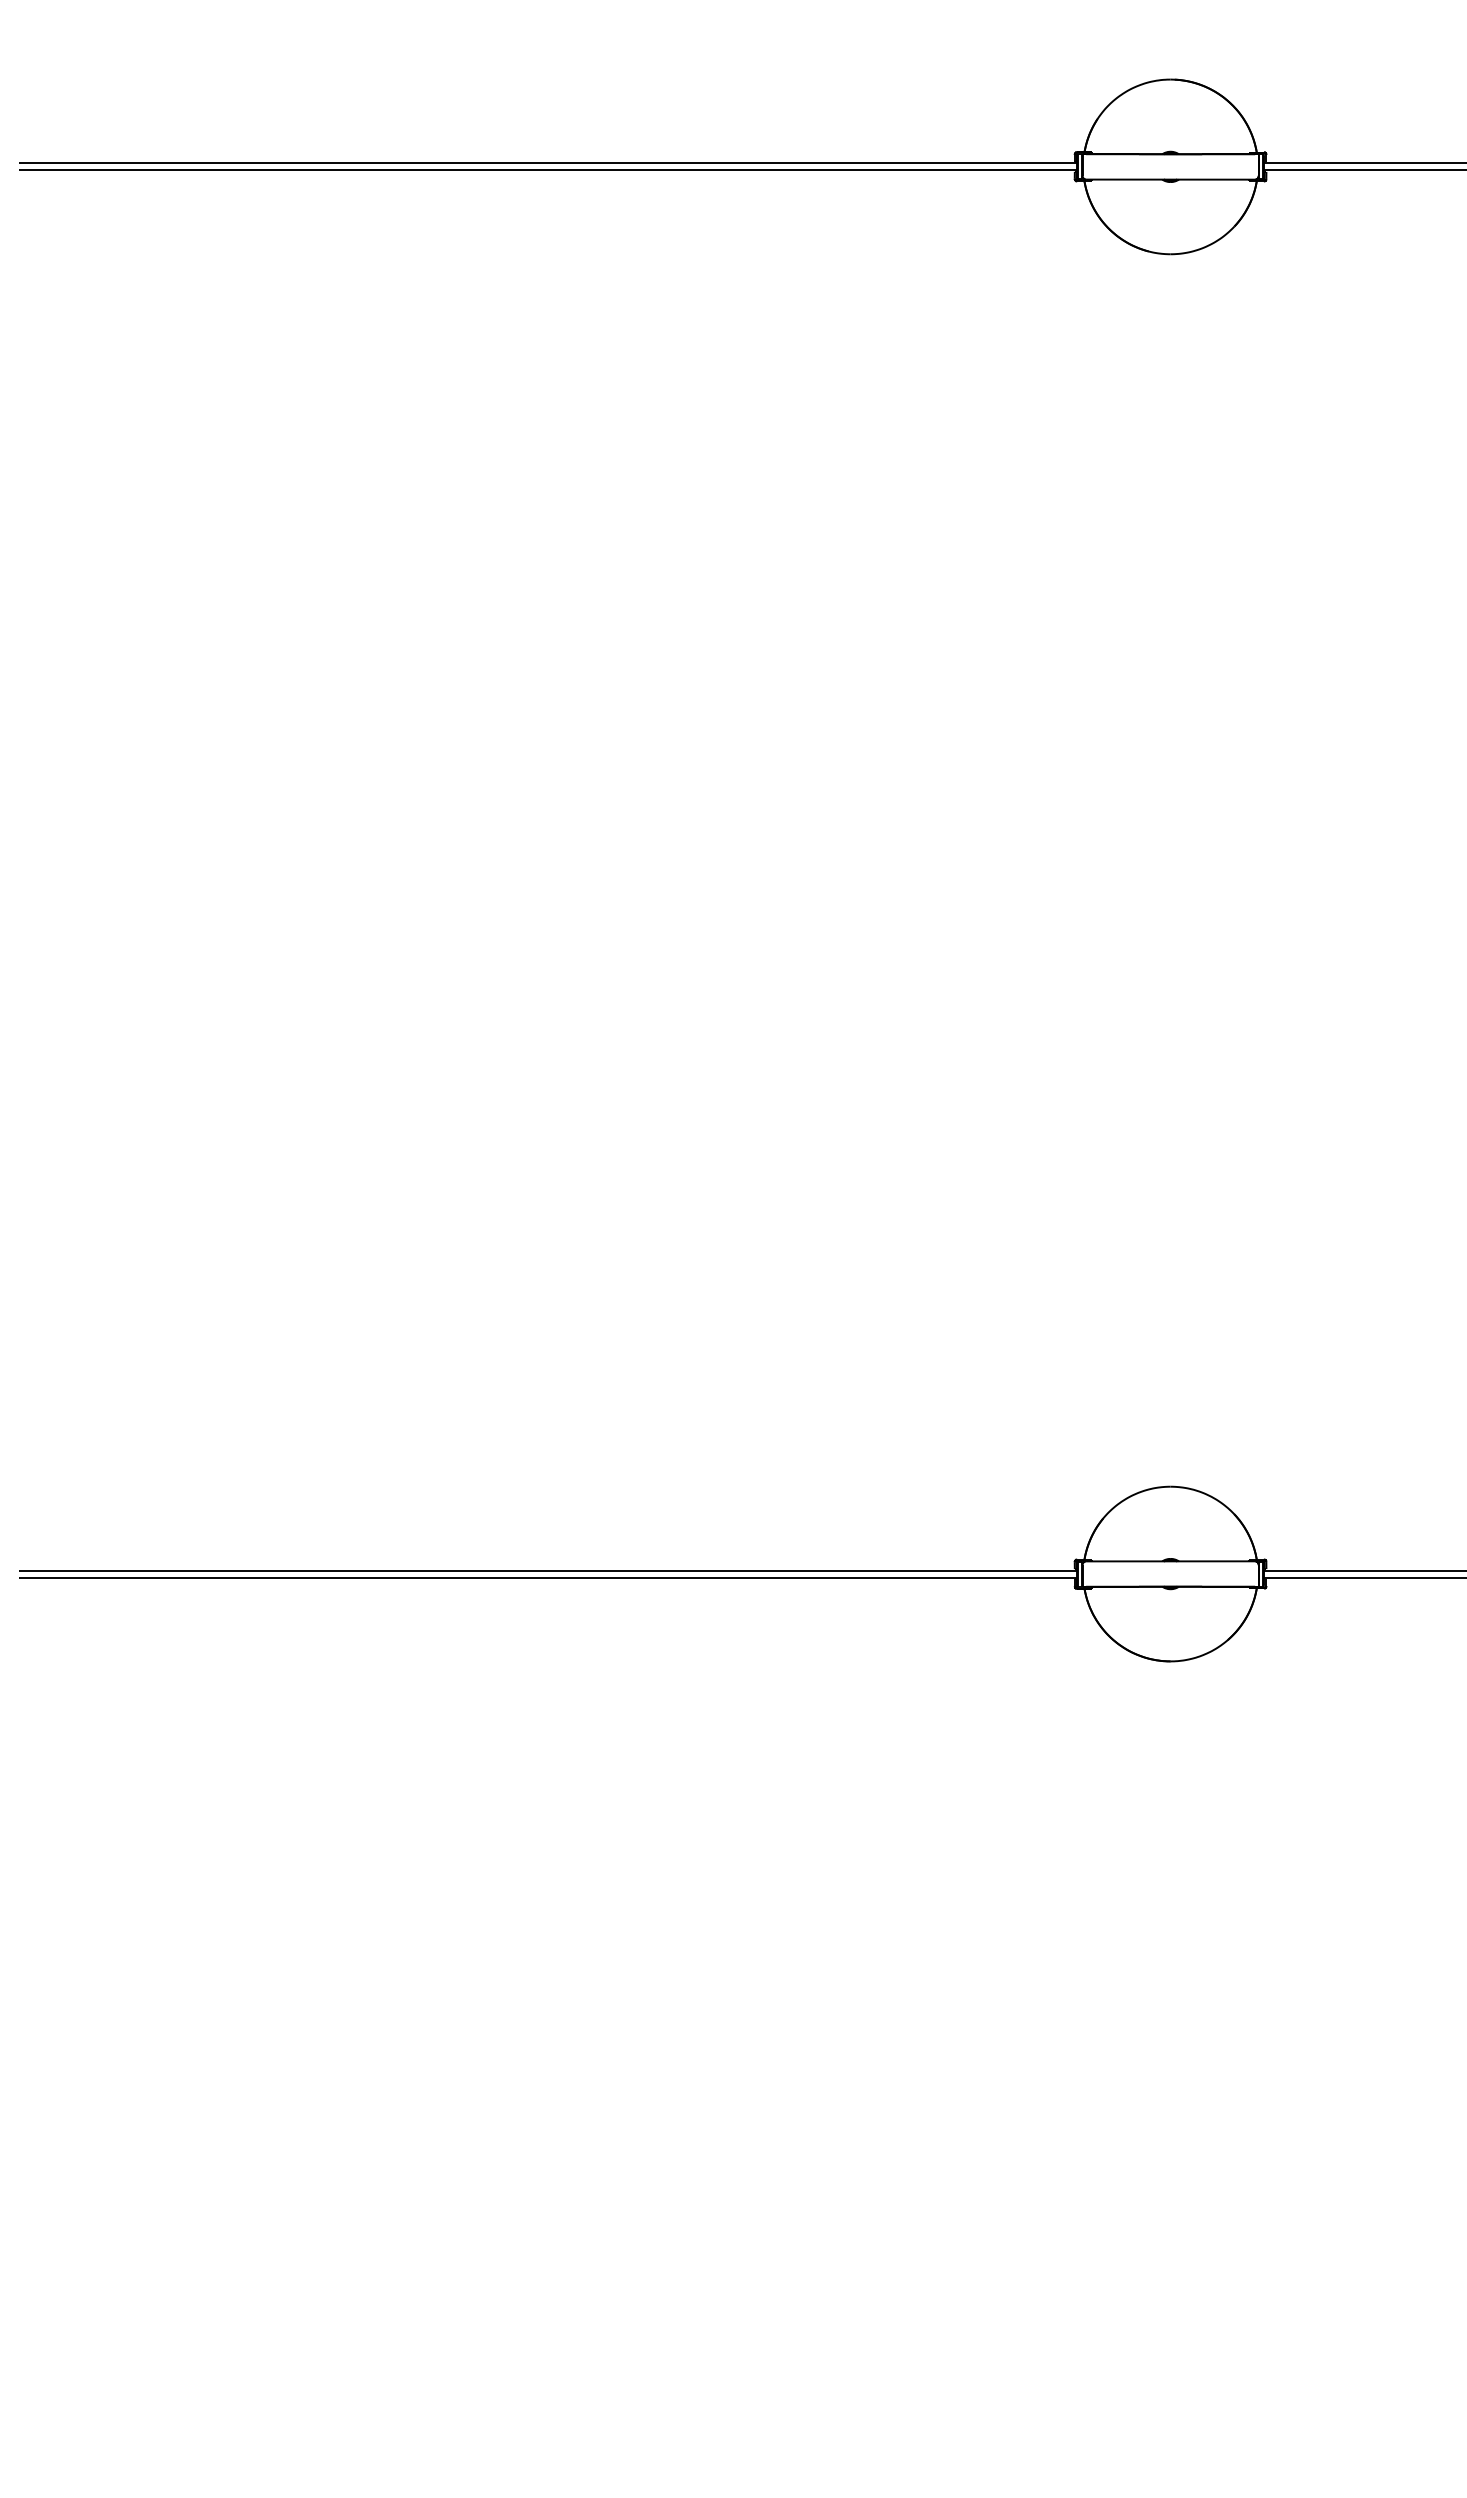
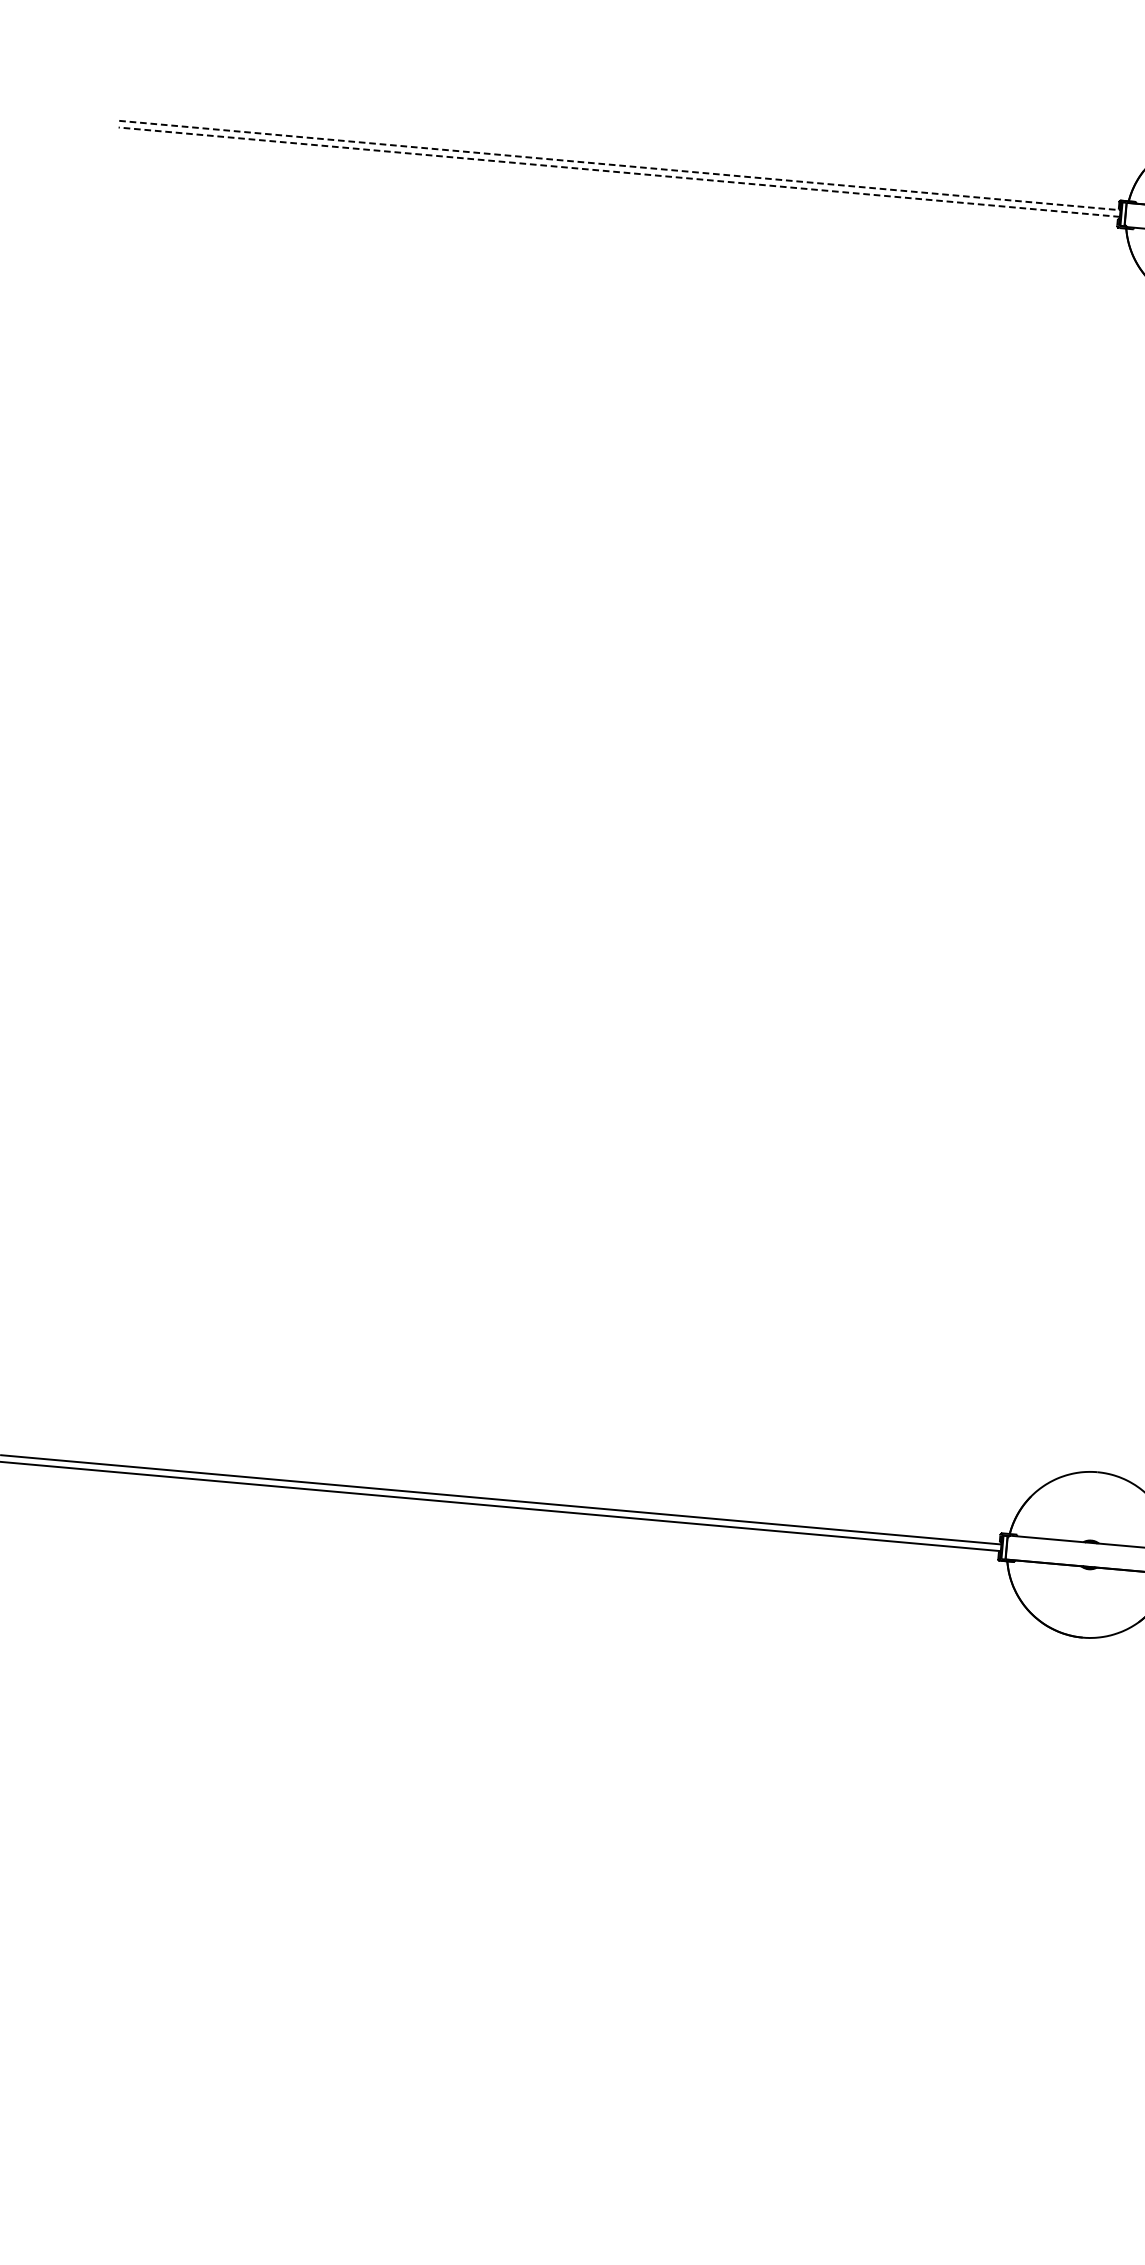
line: (548, 162) -> (620, 165), solid -> dashed
line: (548, 169) -> (619, 172), solid -> dashed

